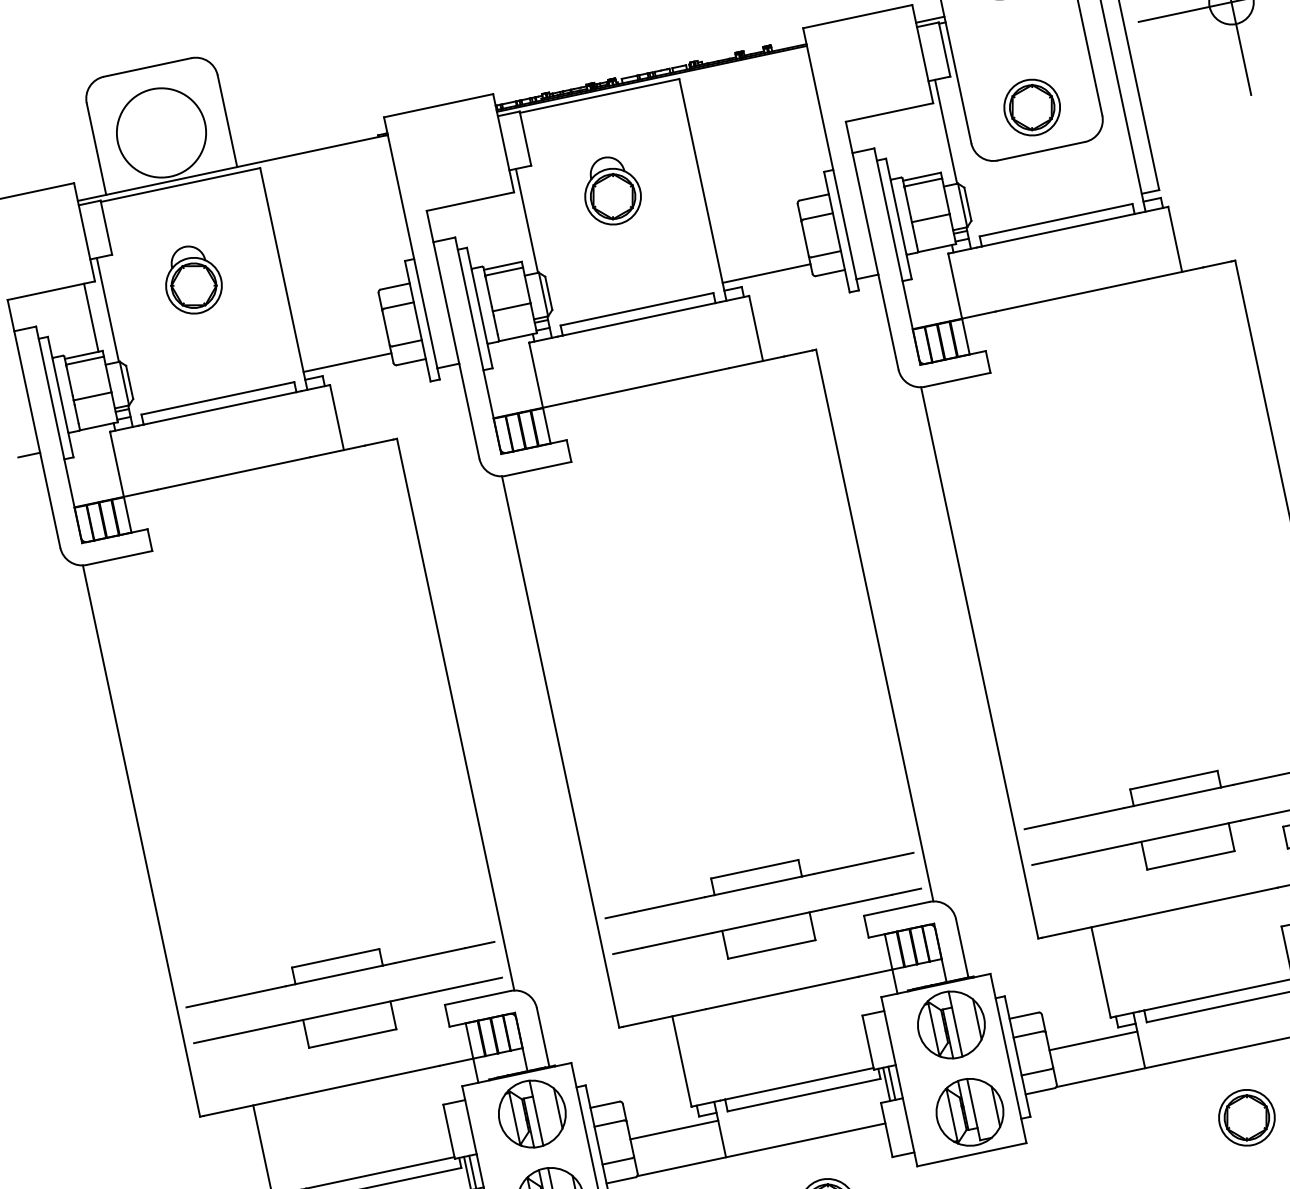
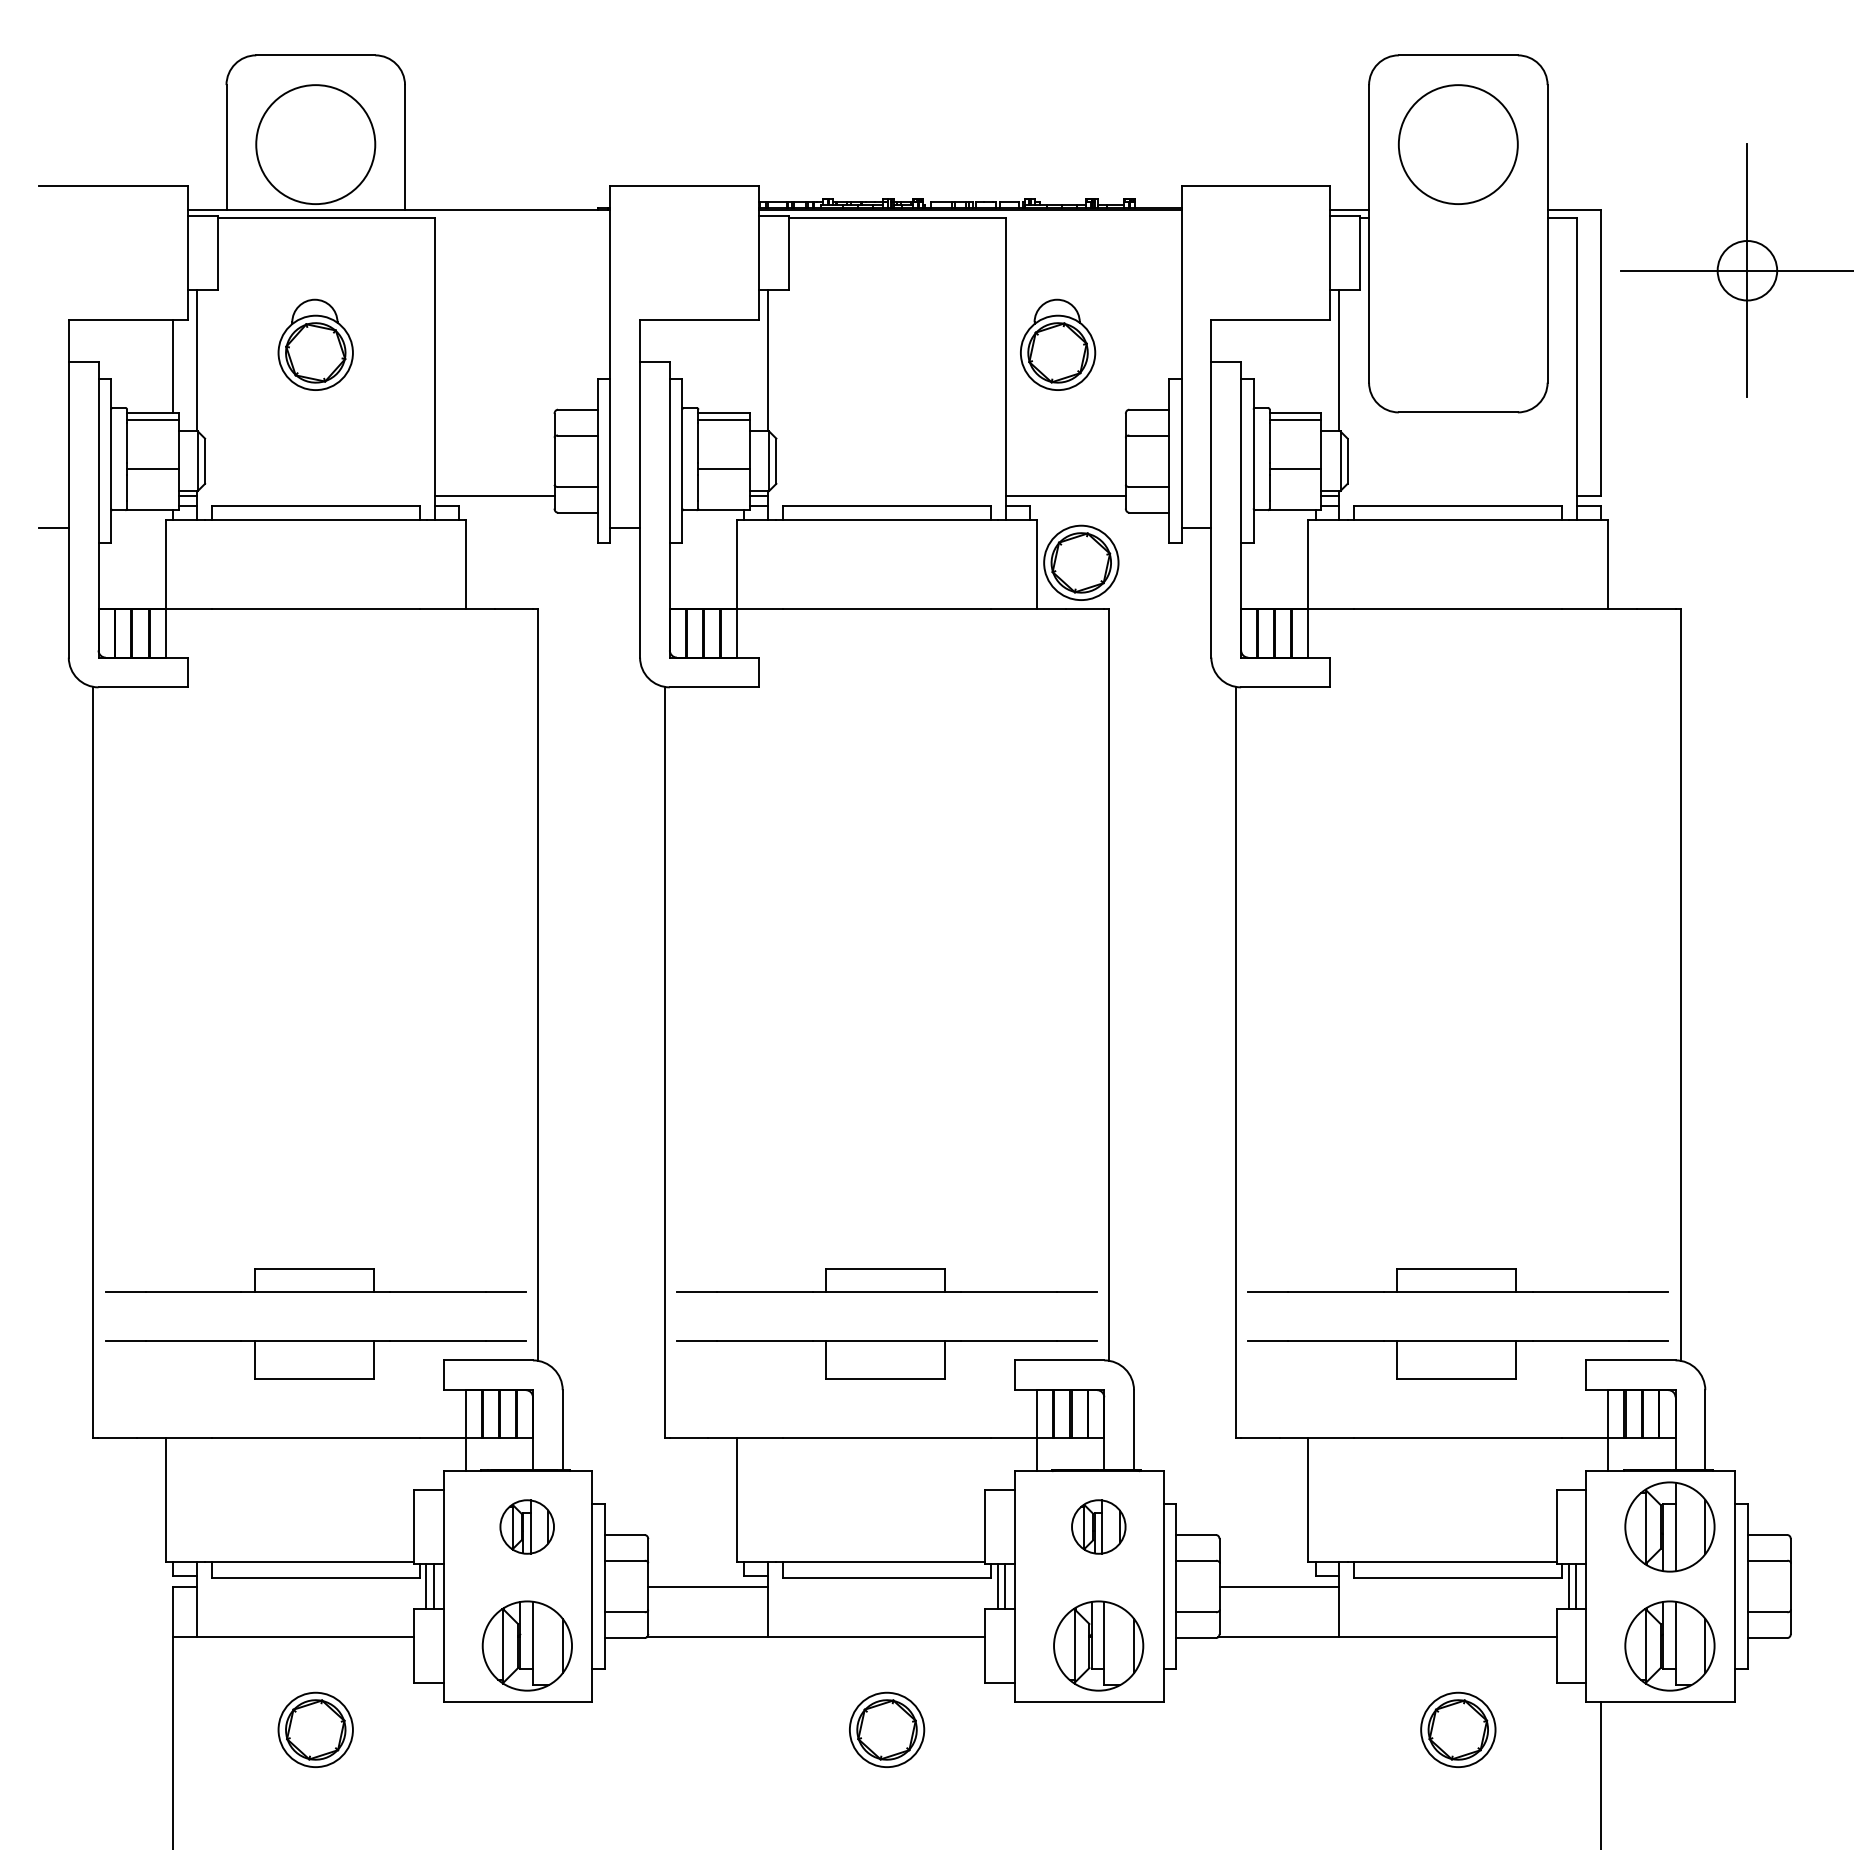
part: (1032, 107) -> (1081, 562), moved
part: (612, 190) -> (1058, 344), moved
part: (951, 1024) -> (1098, 1526), size x0.6
part: (531, 1113) -> (526, 1526), size x0.6

